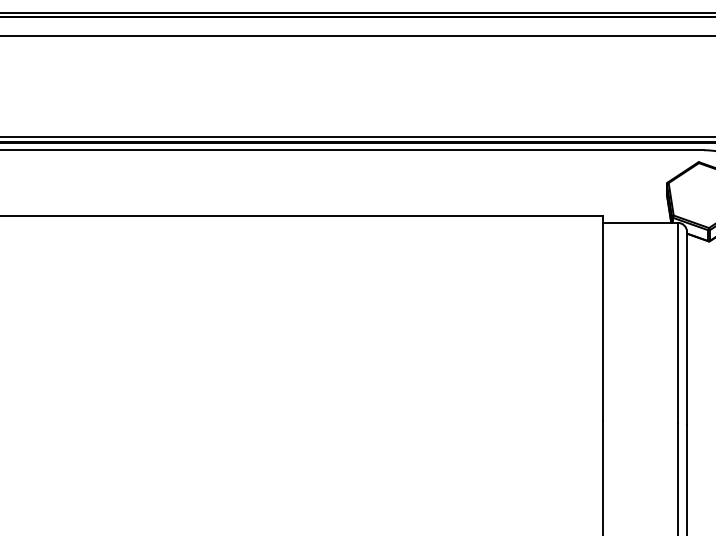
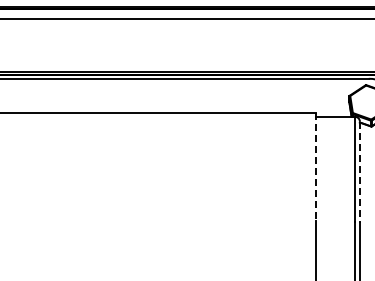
line: (602, 319) -> (315, 167), solid -> dashed
line: (686, 329) -> (359, 172), solid -> dashed

